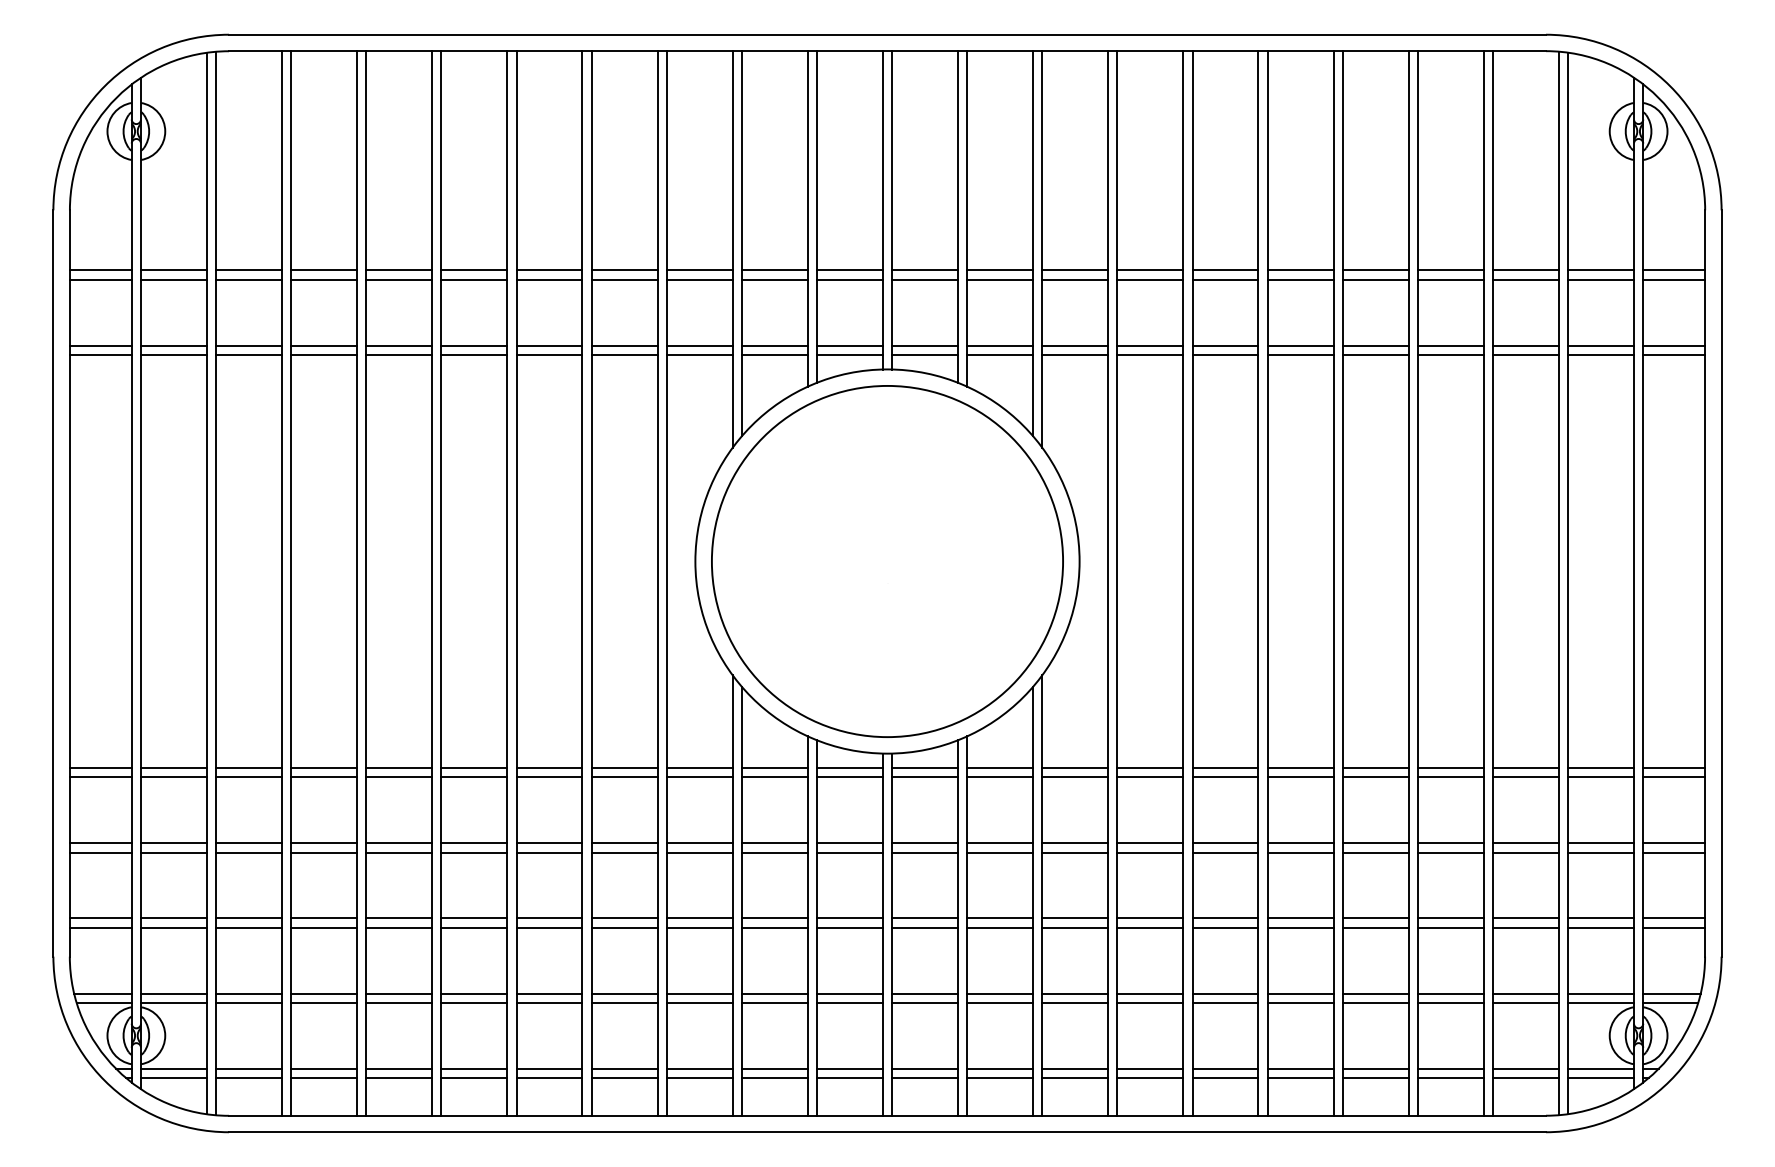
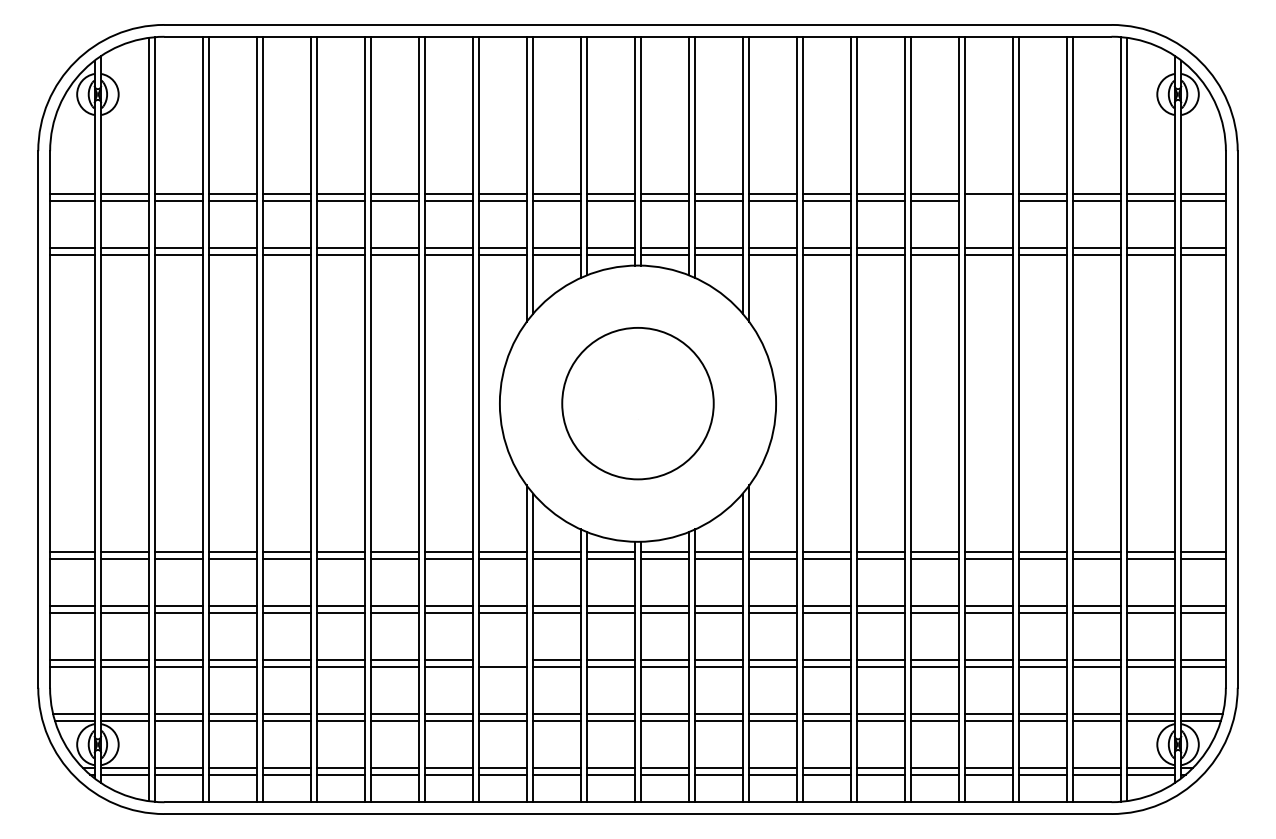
line: (1374, 280) -> (988, 201), removed
circle: (886, 561) -> (637, 403), size x0.6
line: (699, 918) -> (502, 660), removed

